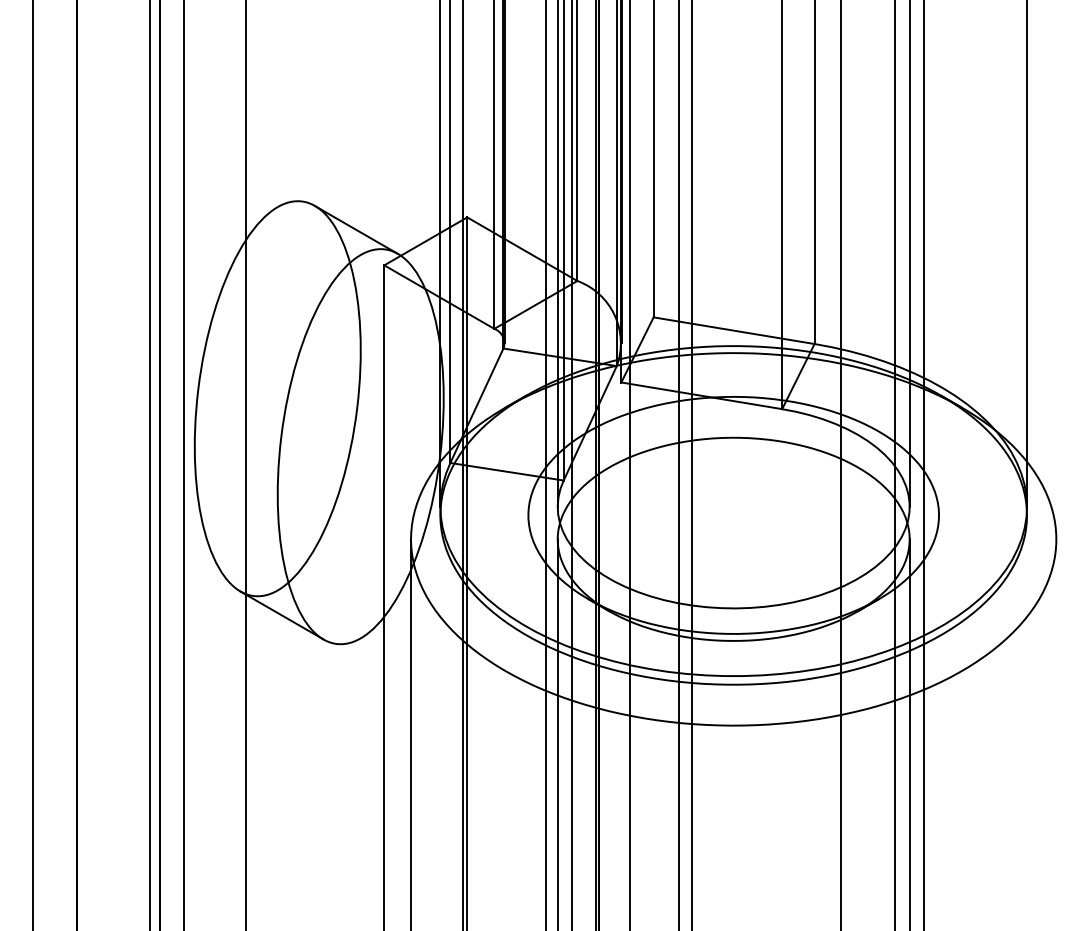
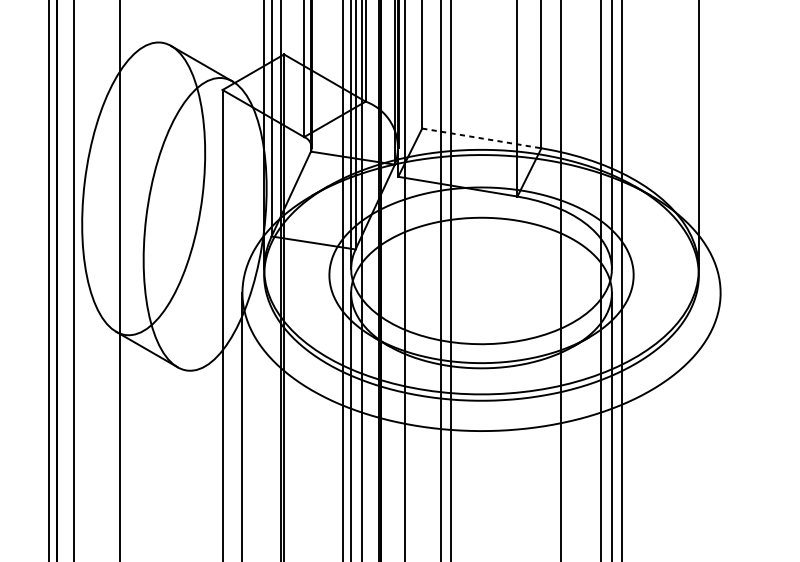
line: (734, 330) -> (482, 138), solid -> dashed

